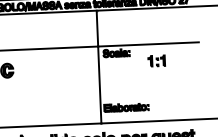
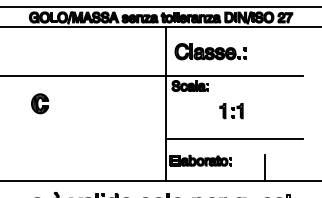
part: (130, 27) -> (210, 51), added
part: (156, 61) -> (231, 111), moved
line: (150, 90) -> (234, 139), added
line: (173, 110) -> (264, 167), added

